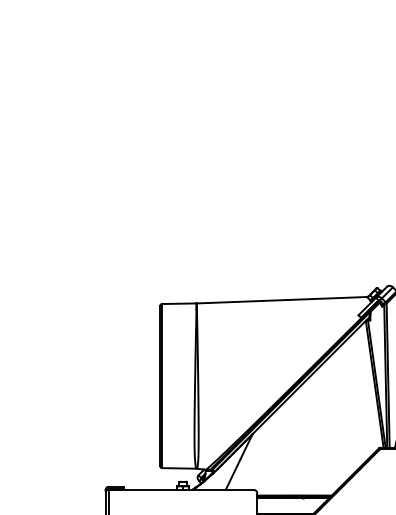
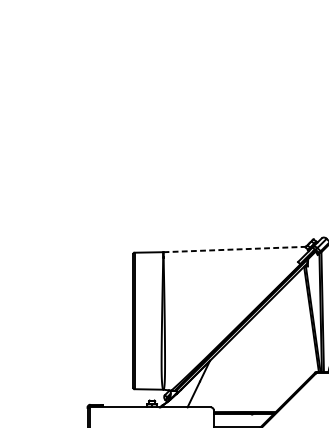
line: (282, 300) -> (234, 249), solid -> dashed

